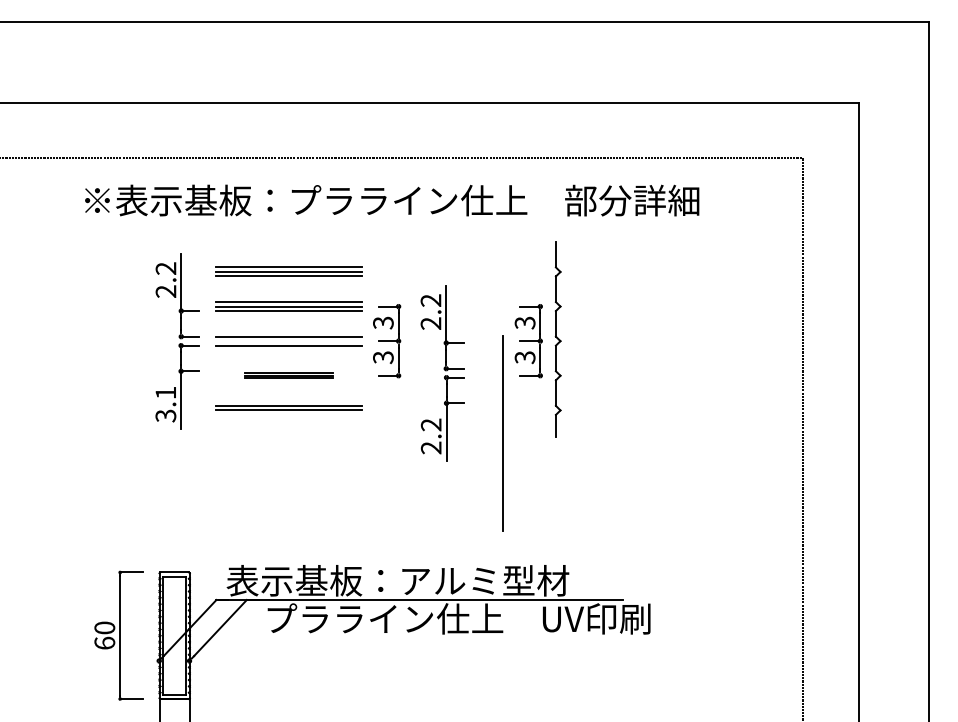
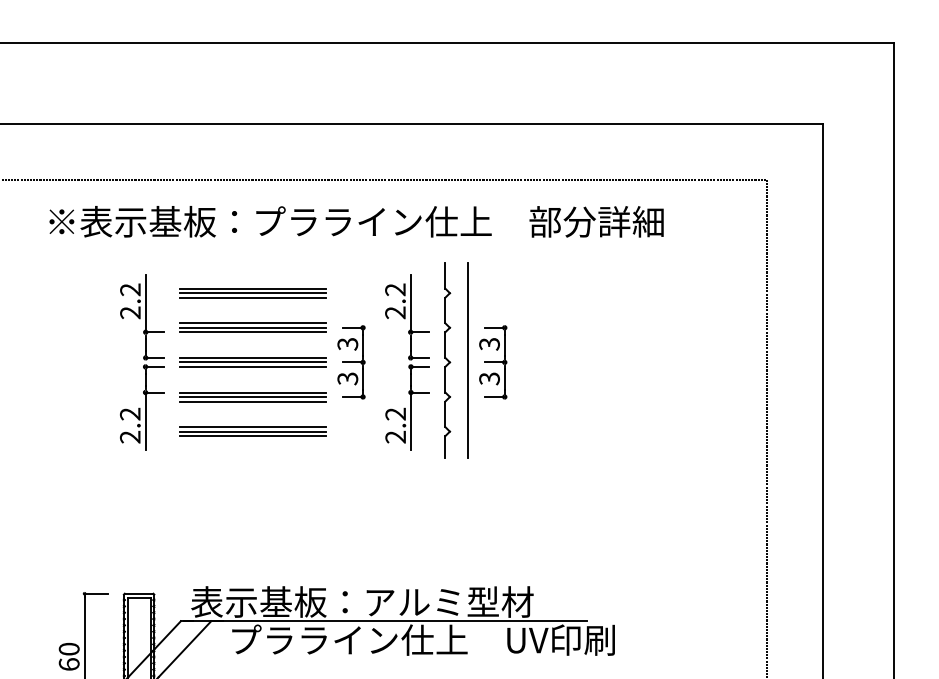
part: (557, 339) -> (446, 360), moved
line: (288, 341) -> (252, 362), added
part: (442, 373) -> (406, 362), moved
part: (288, 375) -> (252, 396), size x1.67
text: (165, 404) -> (129, 425), 3.1 -> 2.2
line: (288, 414) -> (252, 435), added
line: (502, 433) -> (466, 360), moved

